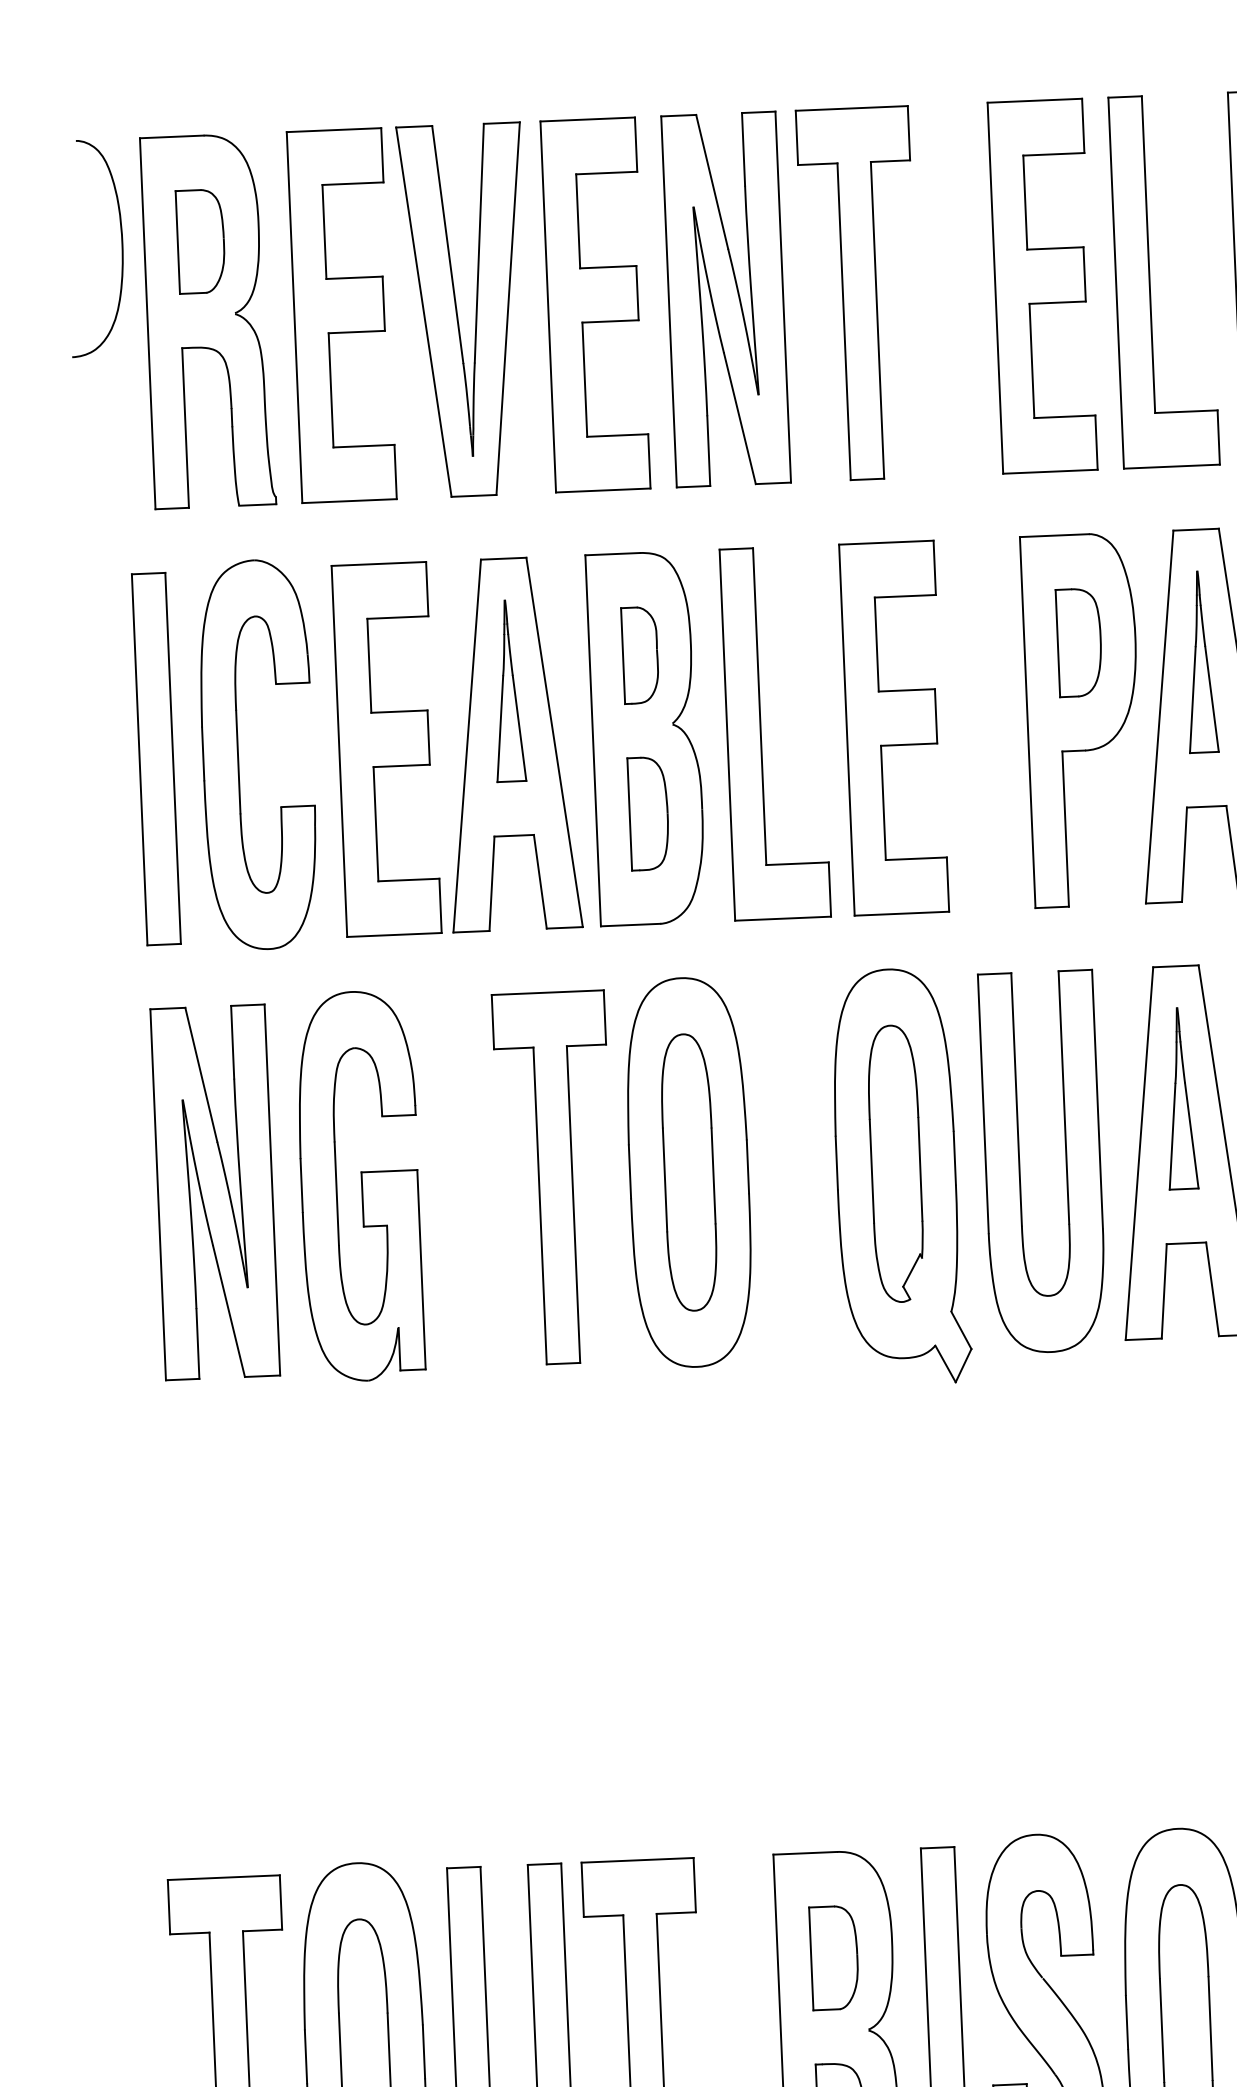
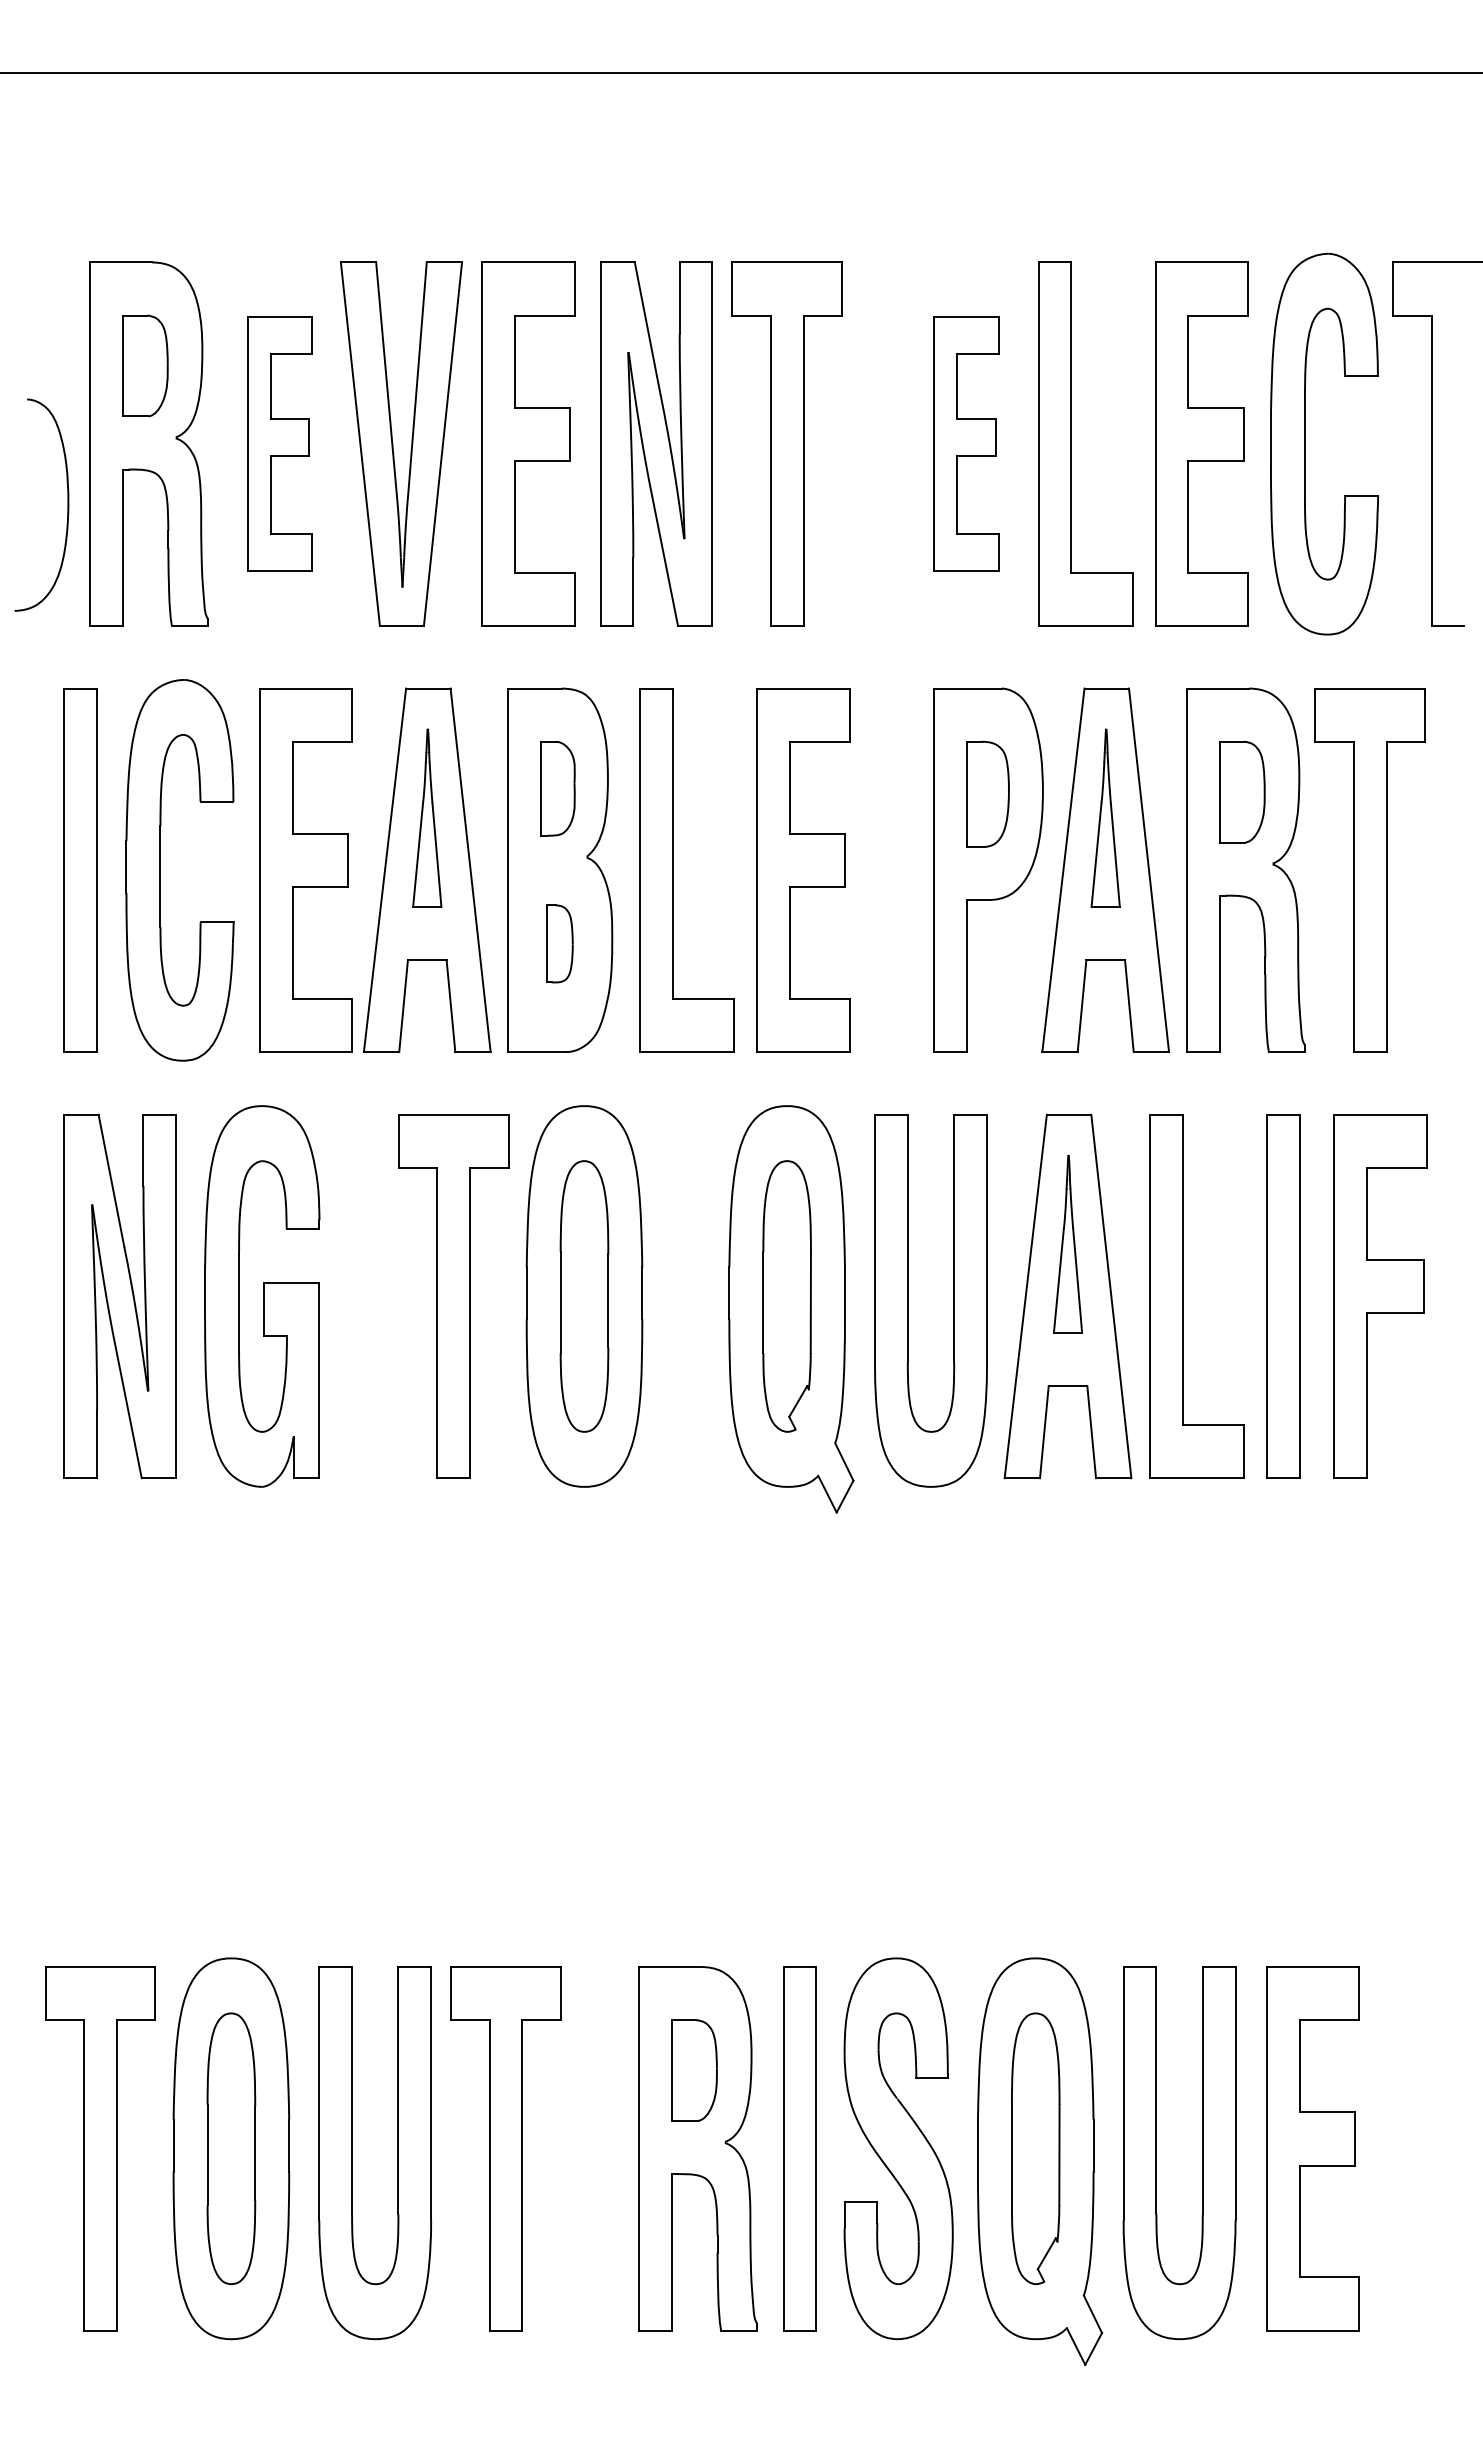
curve: (121, 246) -> (67, 504), moved
part: (1042, 285) -> (966, 443), size x0.7
part: (341, 314) -> (279, 443), size x0.7
part: (648, 813) -> (559, 943), size x0.7

